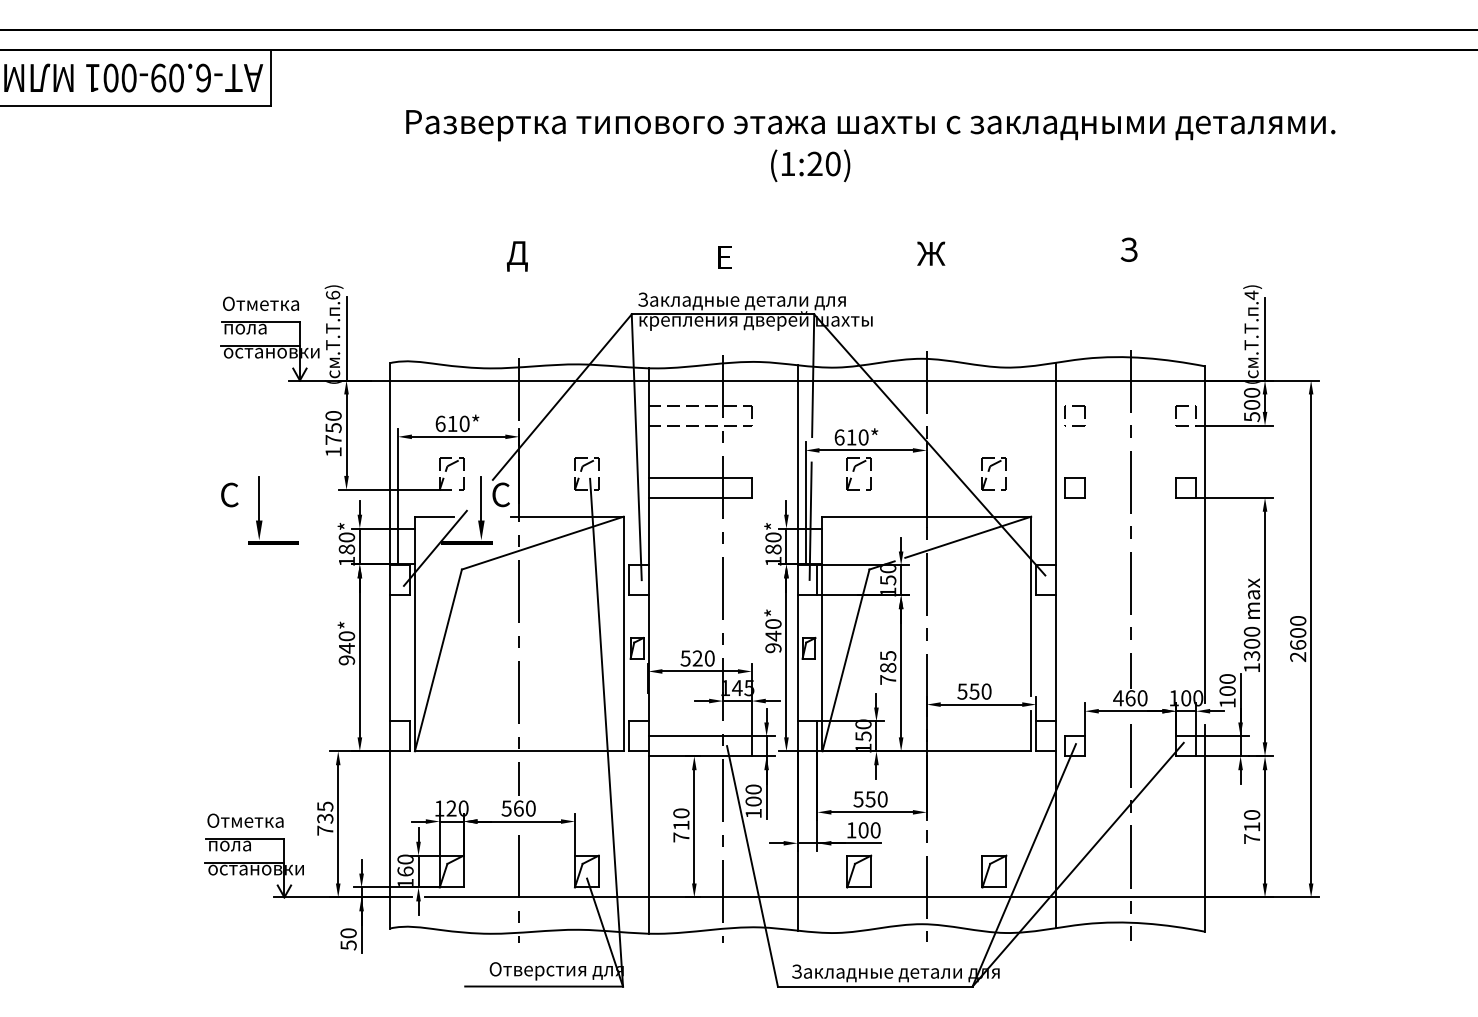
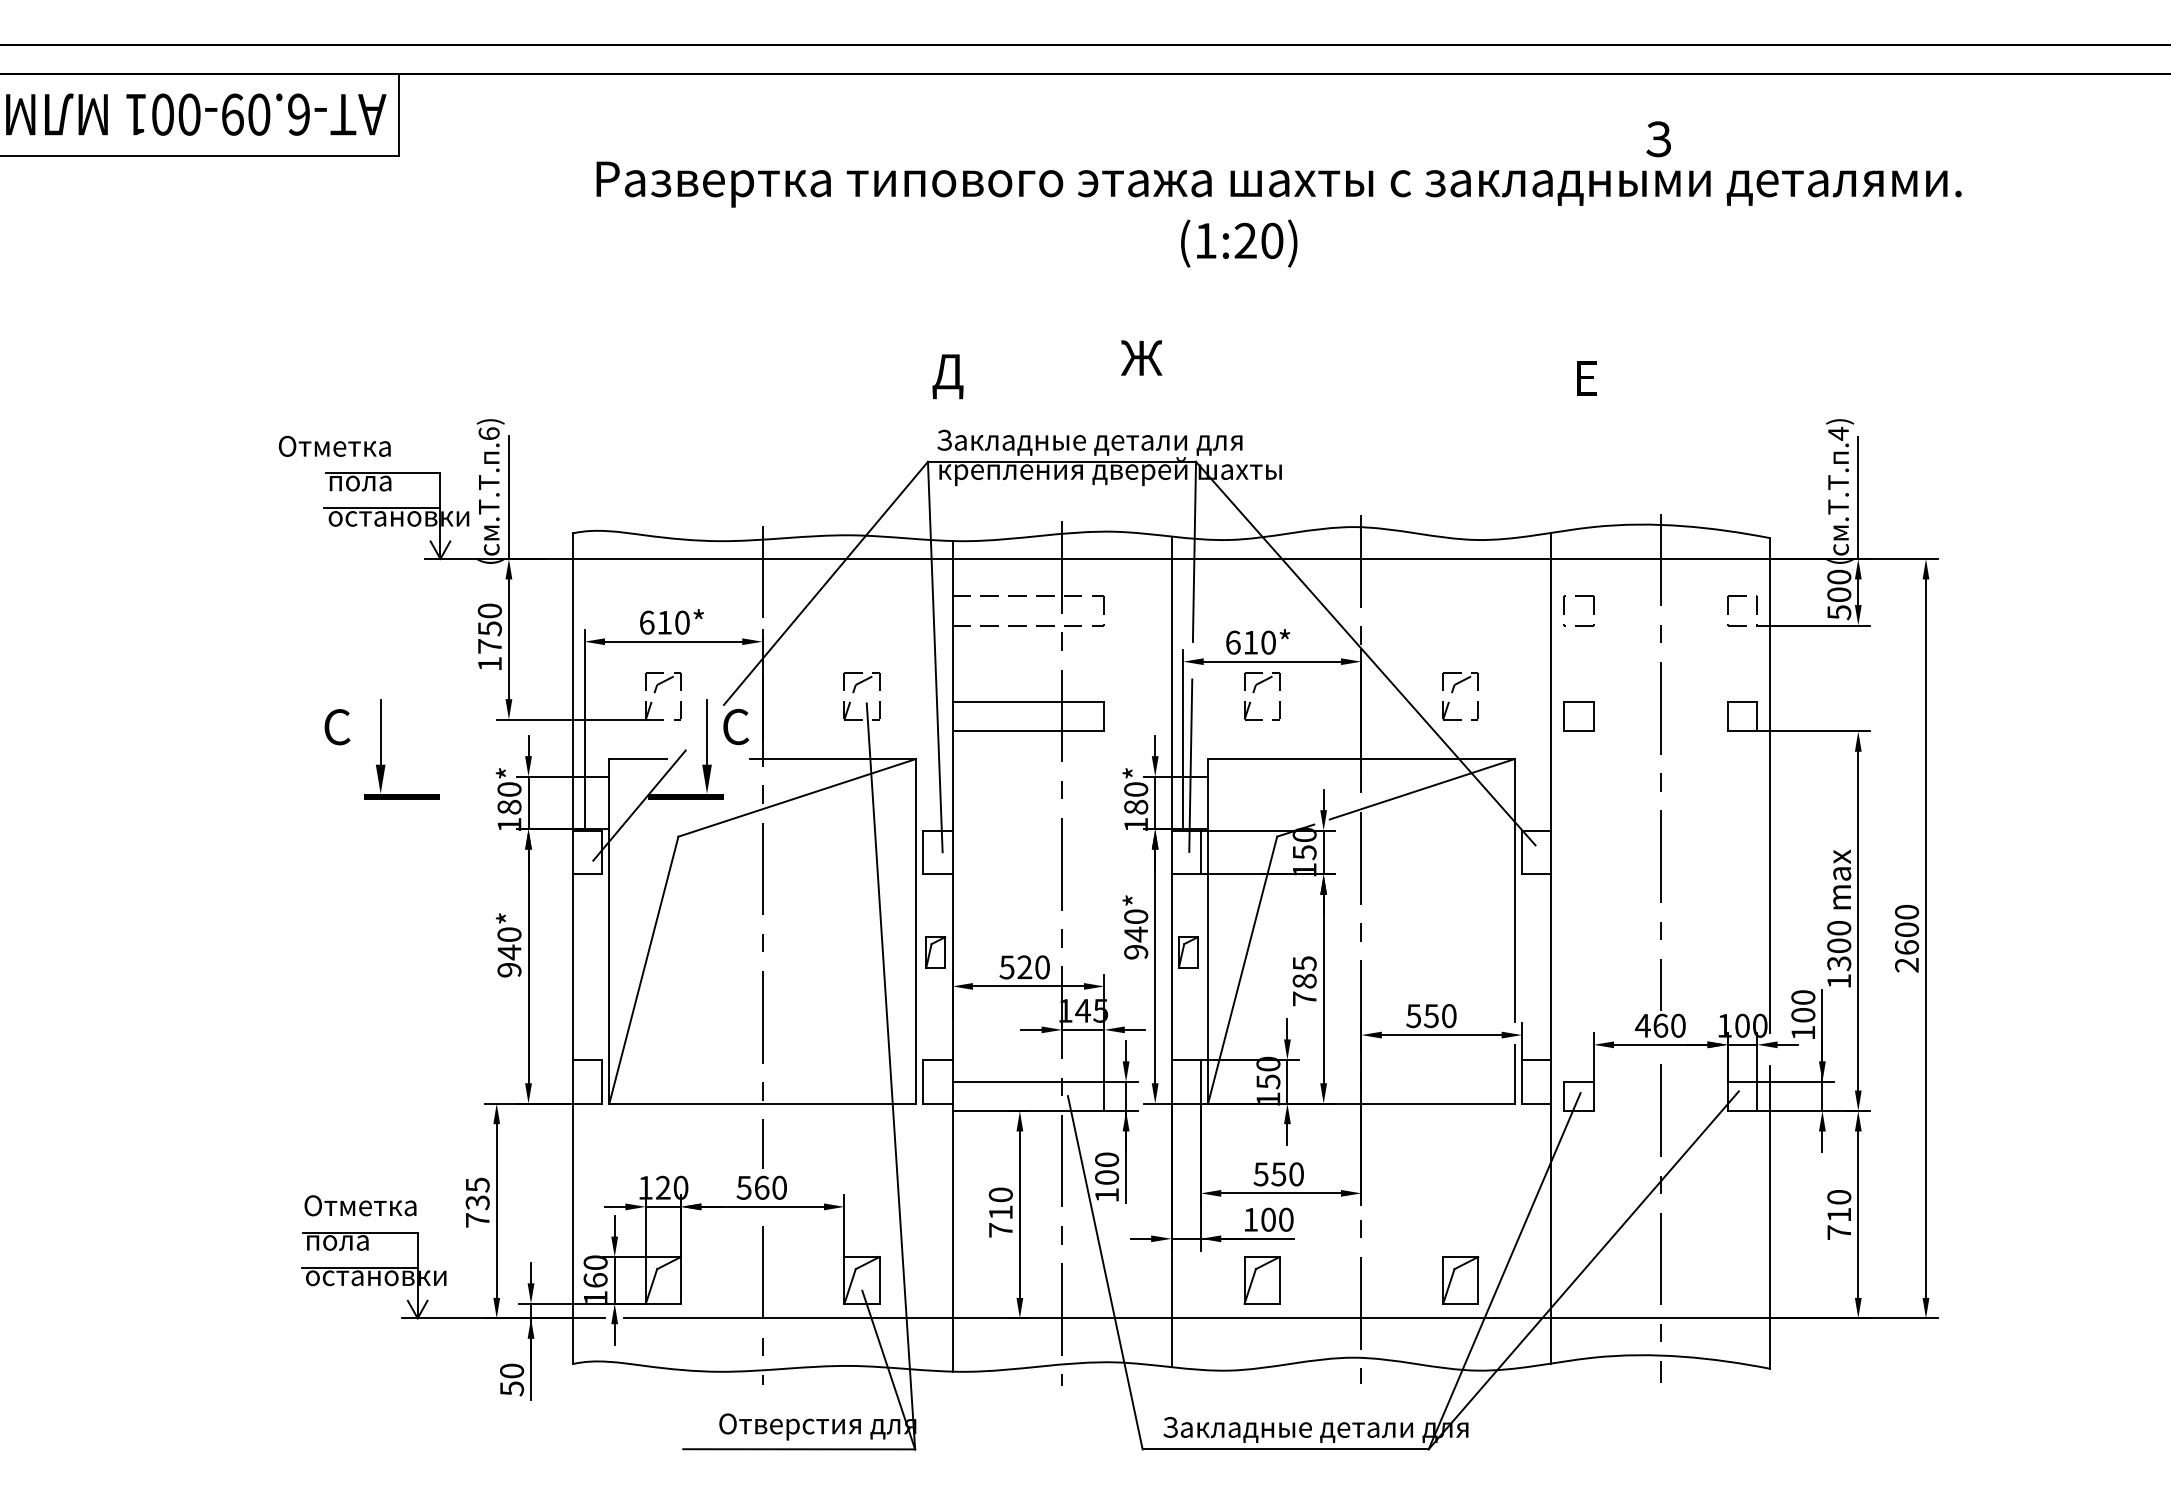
text: (810, 165) -> (1239, 243), moved
text: (1128, 249) -> (1657, 138), moved
text: (931, 253) -> (1142, 357), moved
text: (516, 256) -> (946, 376), moved
text: (724, 257) -> (1585, 378), moved
text: (260, 303) -> (334, 445), moved

